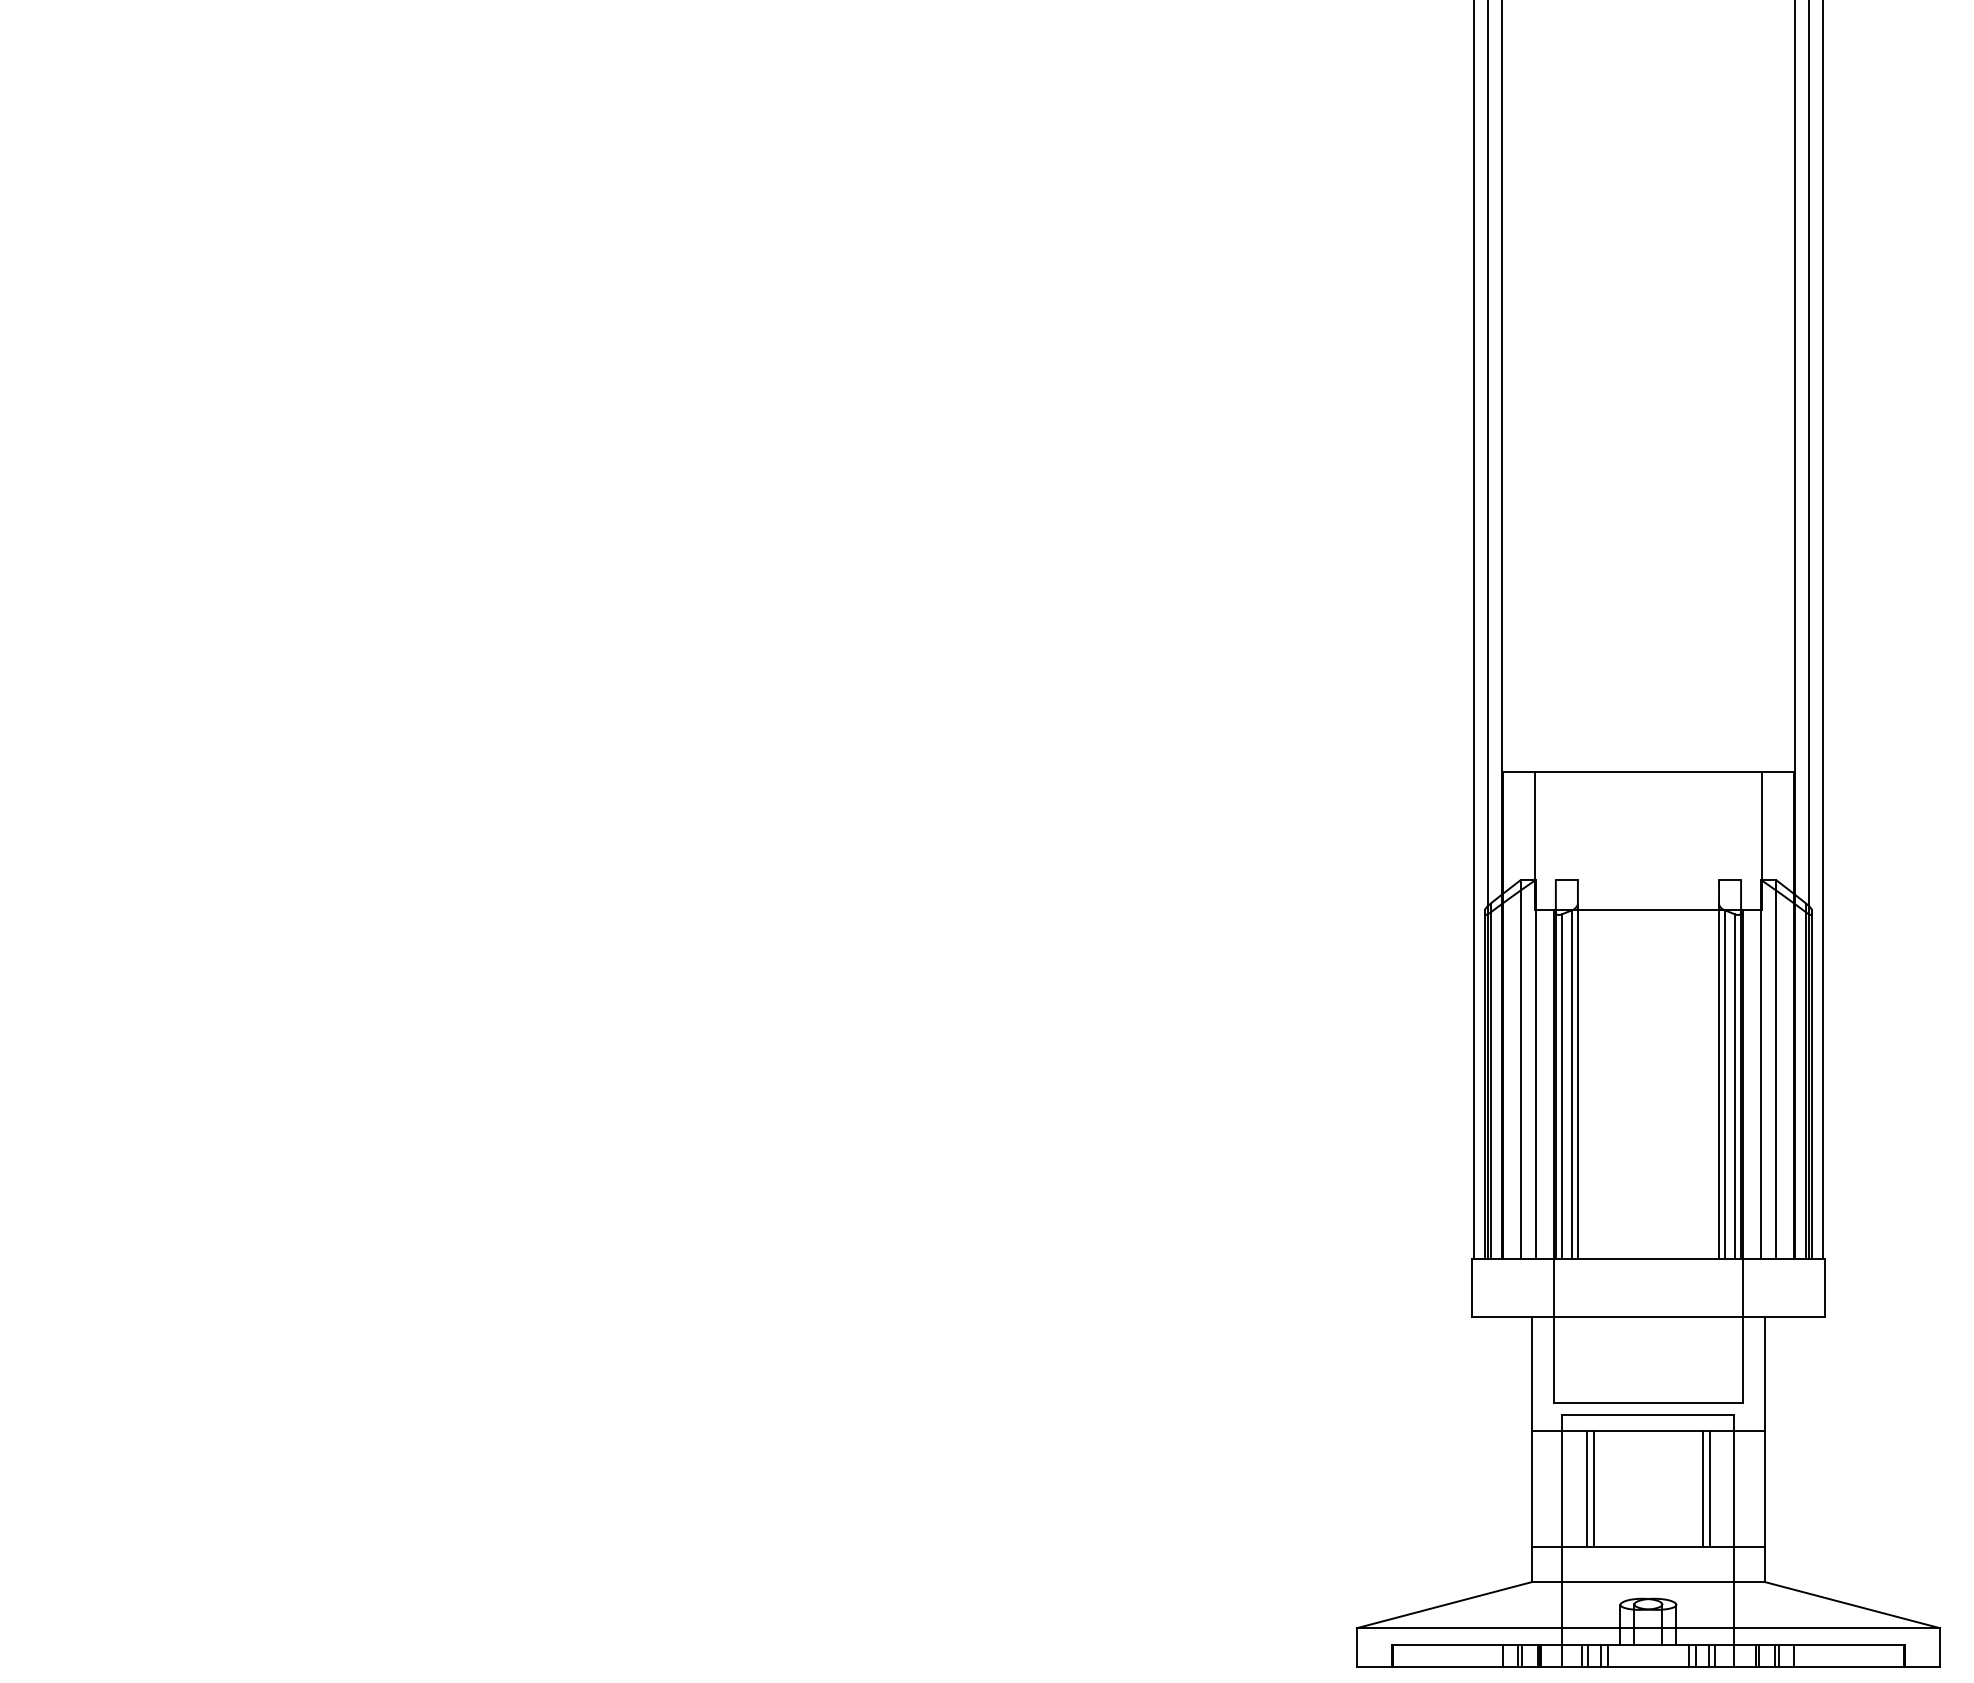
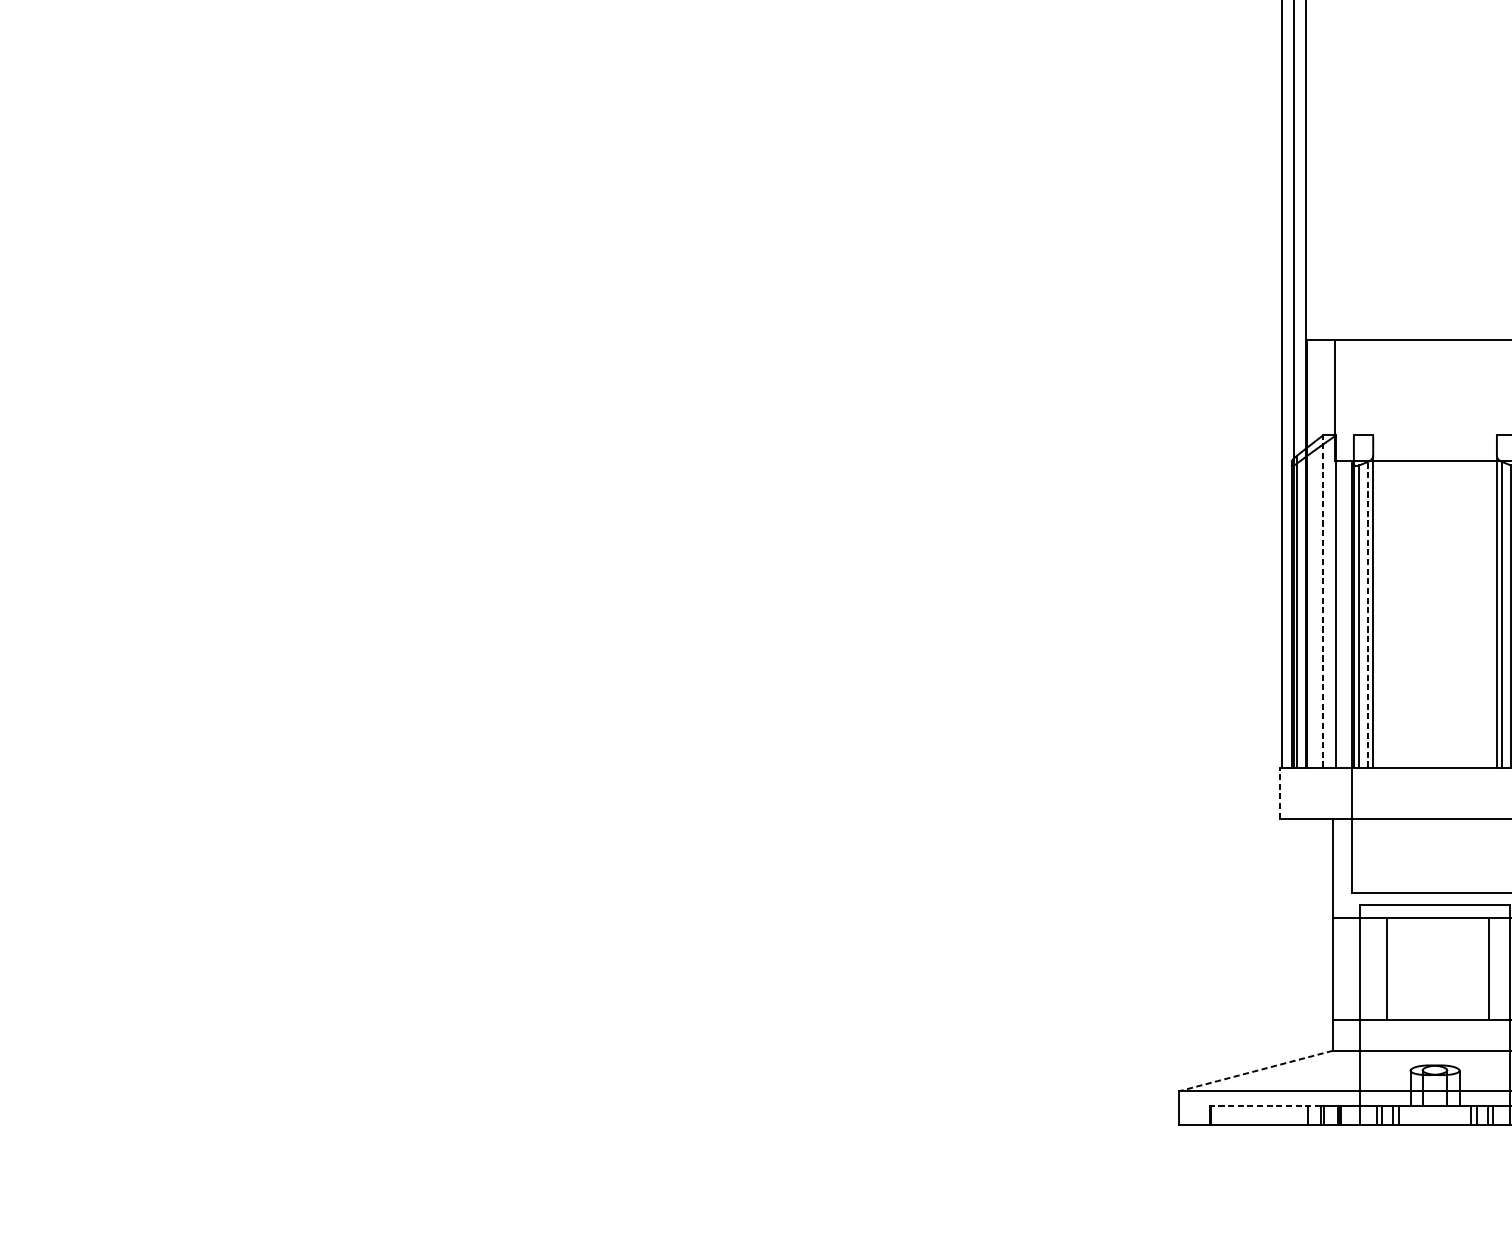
line: (1520, 1069) -> (1322, 601), solid -> dashed
line: (1572, 1084) -> (1368, 614), solid -> dashed
line: (1471, 1287) -> (1279, 792), solid -> dashed
line: (1586, 1488) -> (1380, 968), removed
line: (1703, 1488) -> (1483, 968), removed
line: (1443, 1605) -> (1255, 1071), solid -> dashed
line: (1455, 1645) -> (1265, 1106), solid -> dashed

